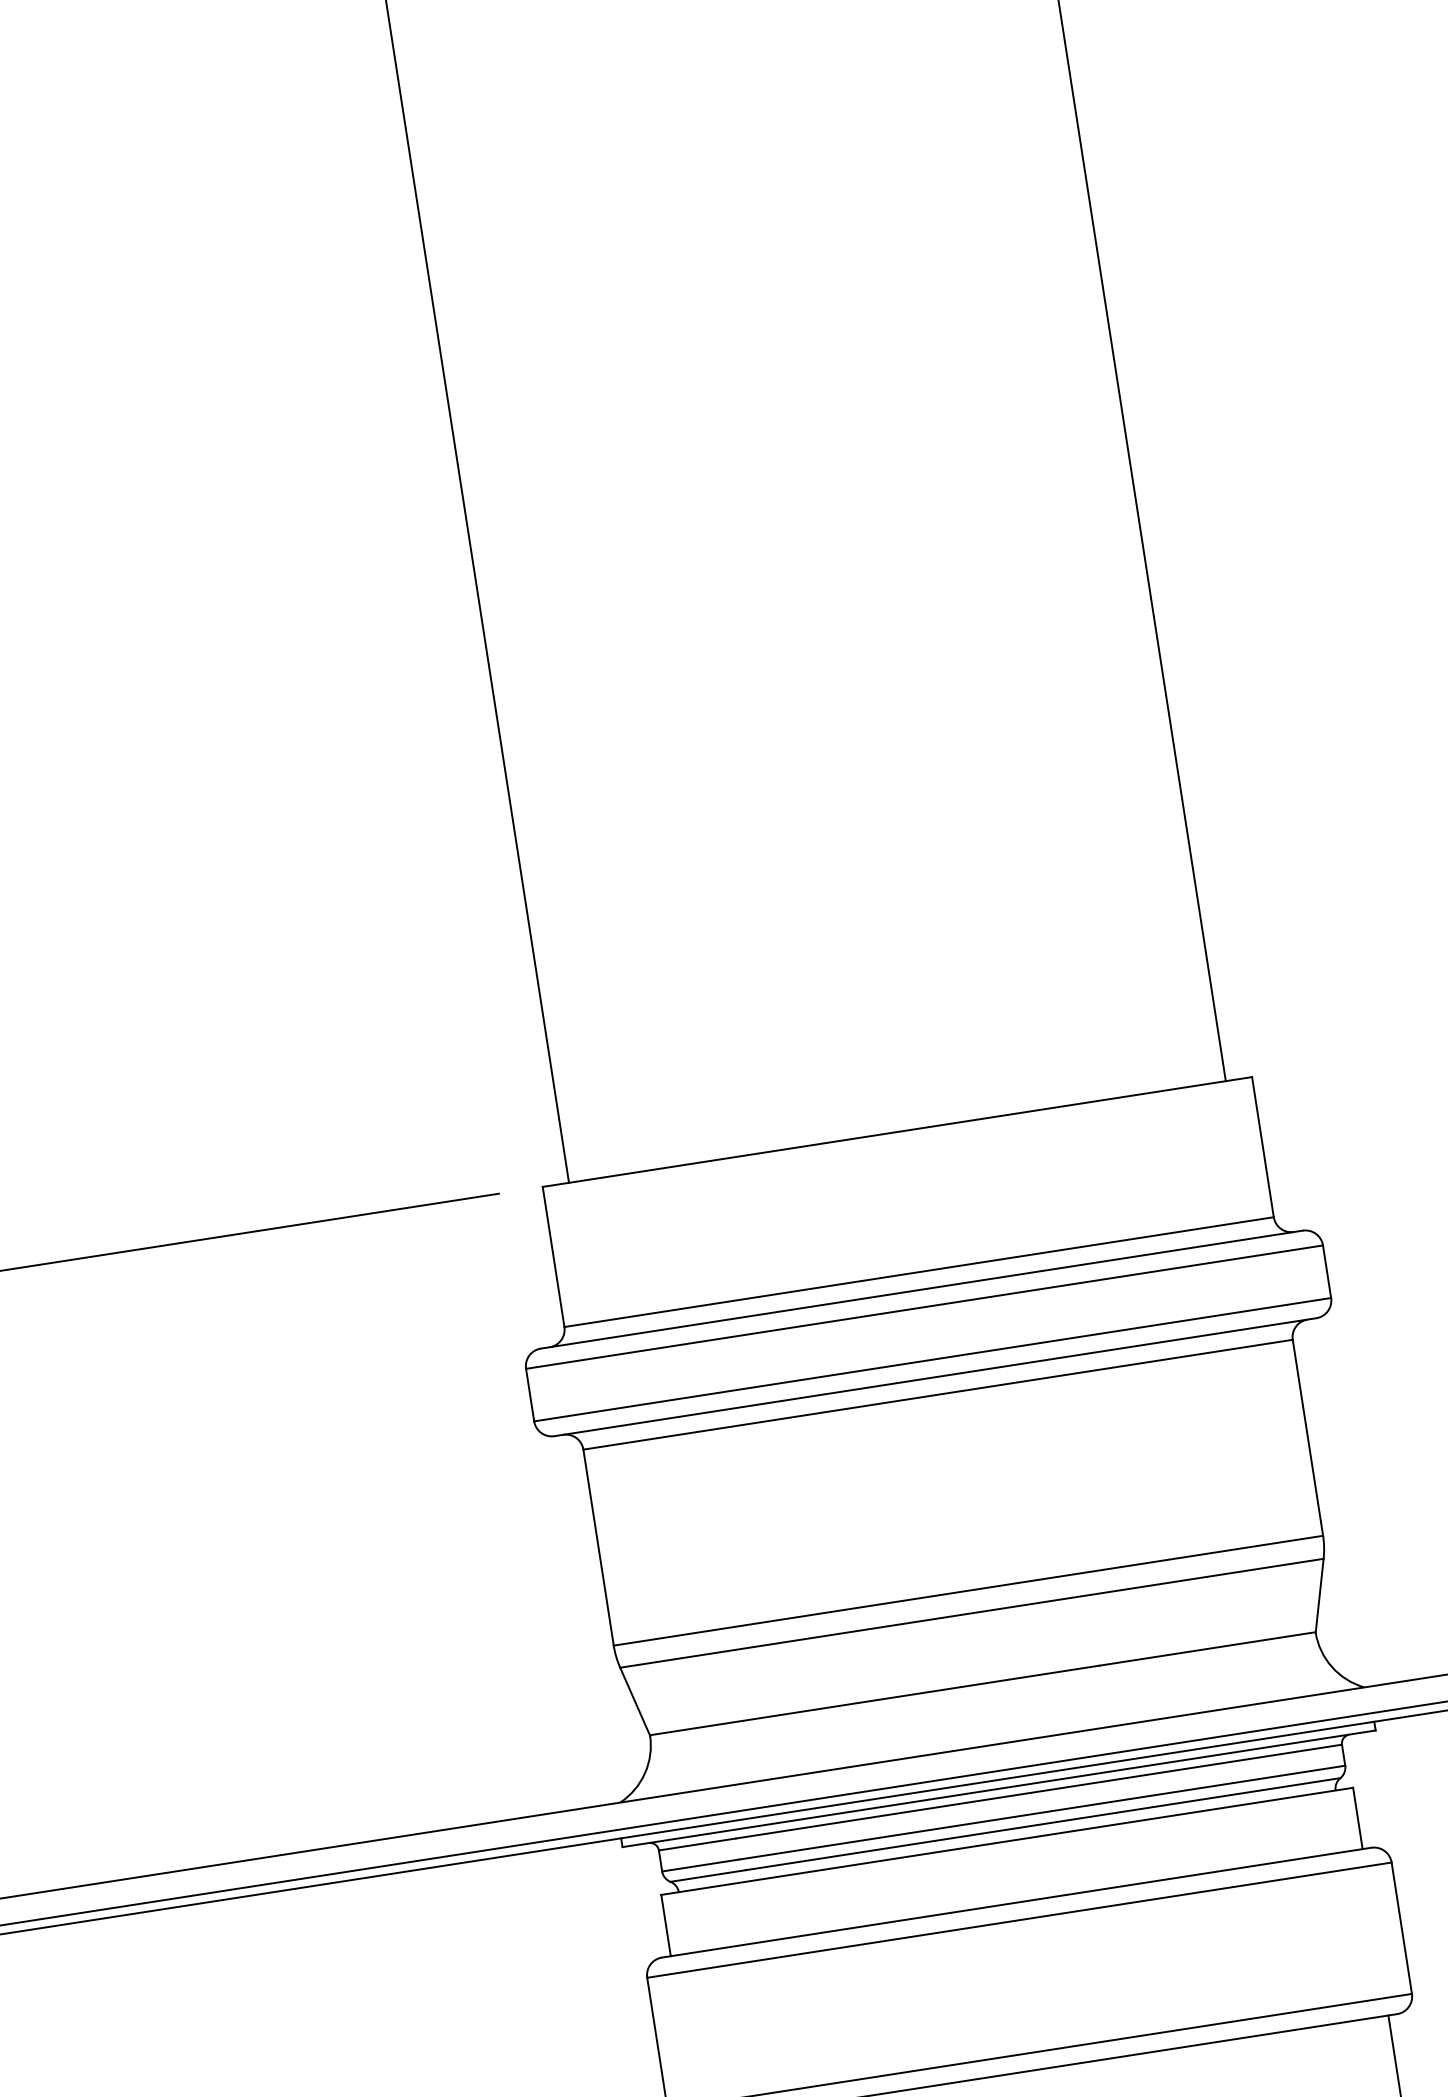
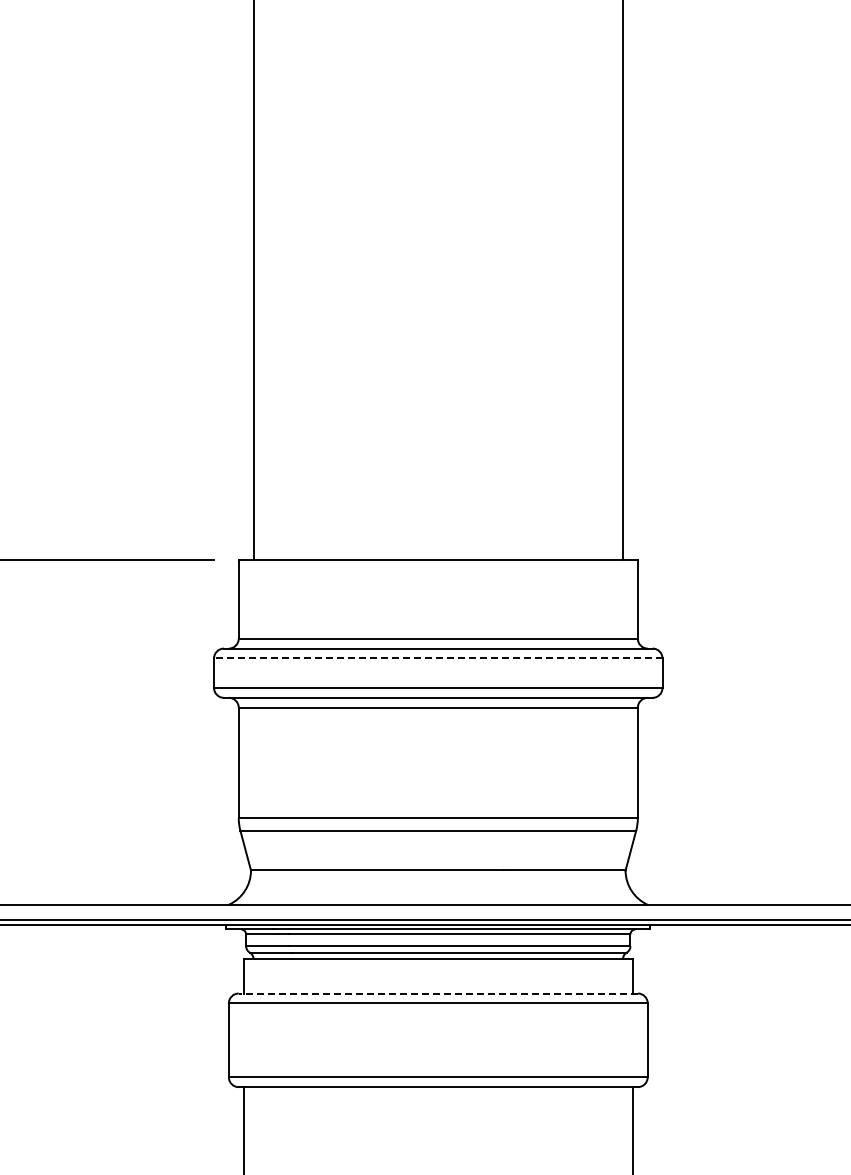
line: (923, 1307) -> (437, 658), solid -> dashed
line: (1017, 1902) -> (438, 993), solid -> dashed

